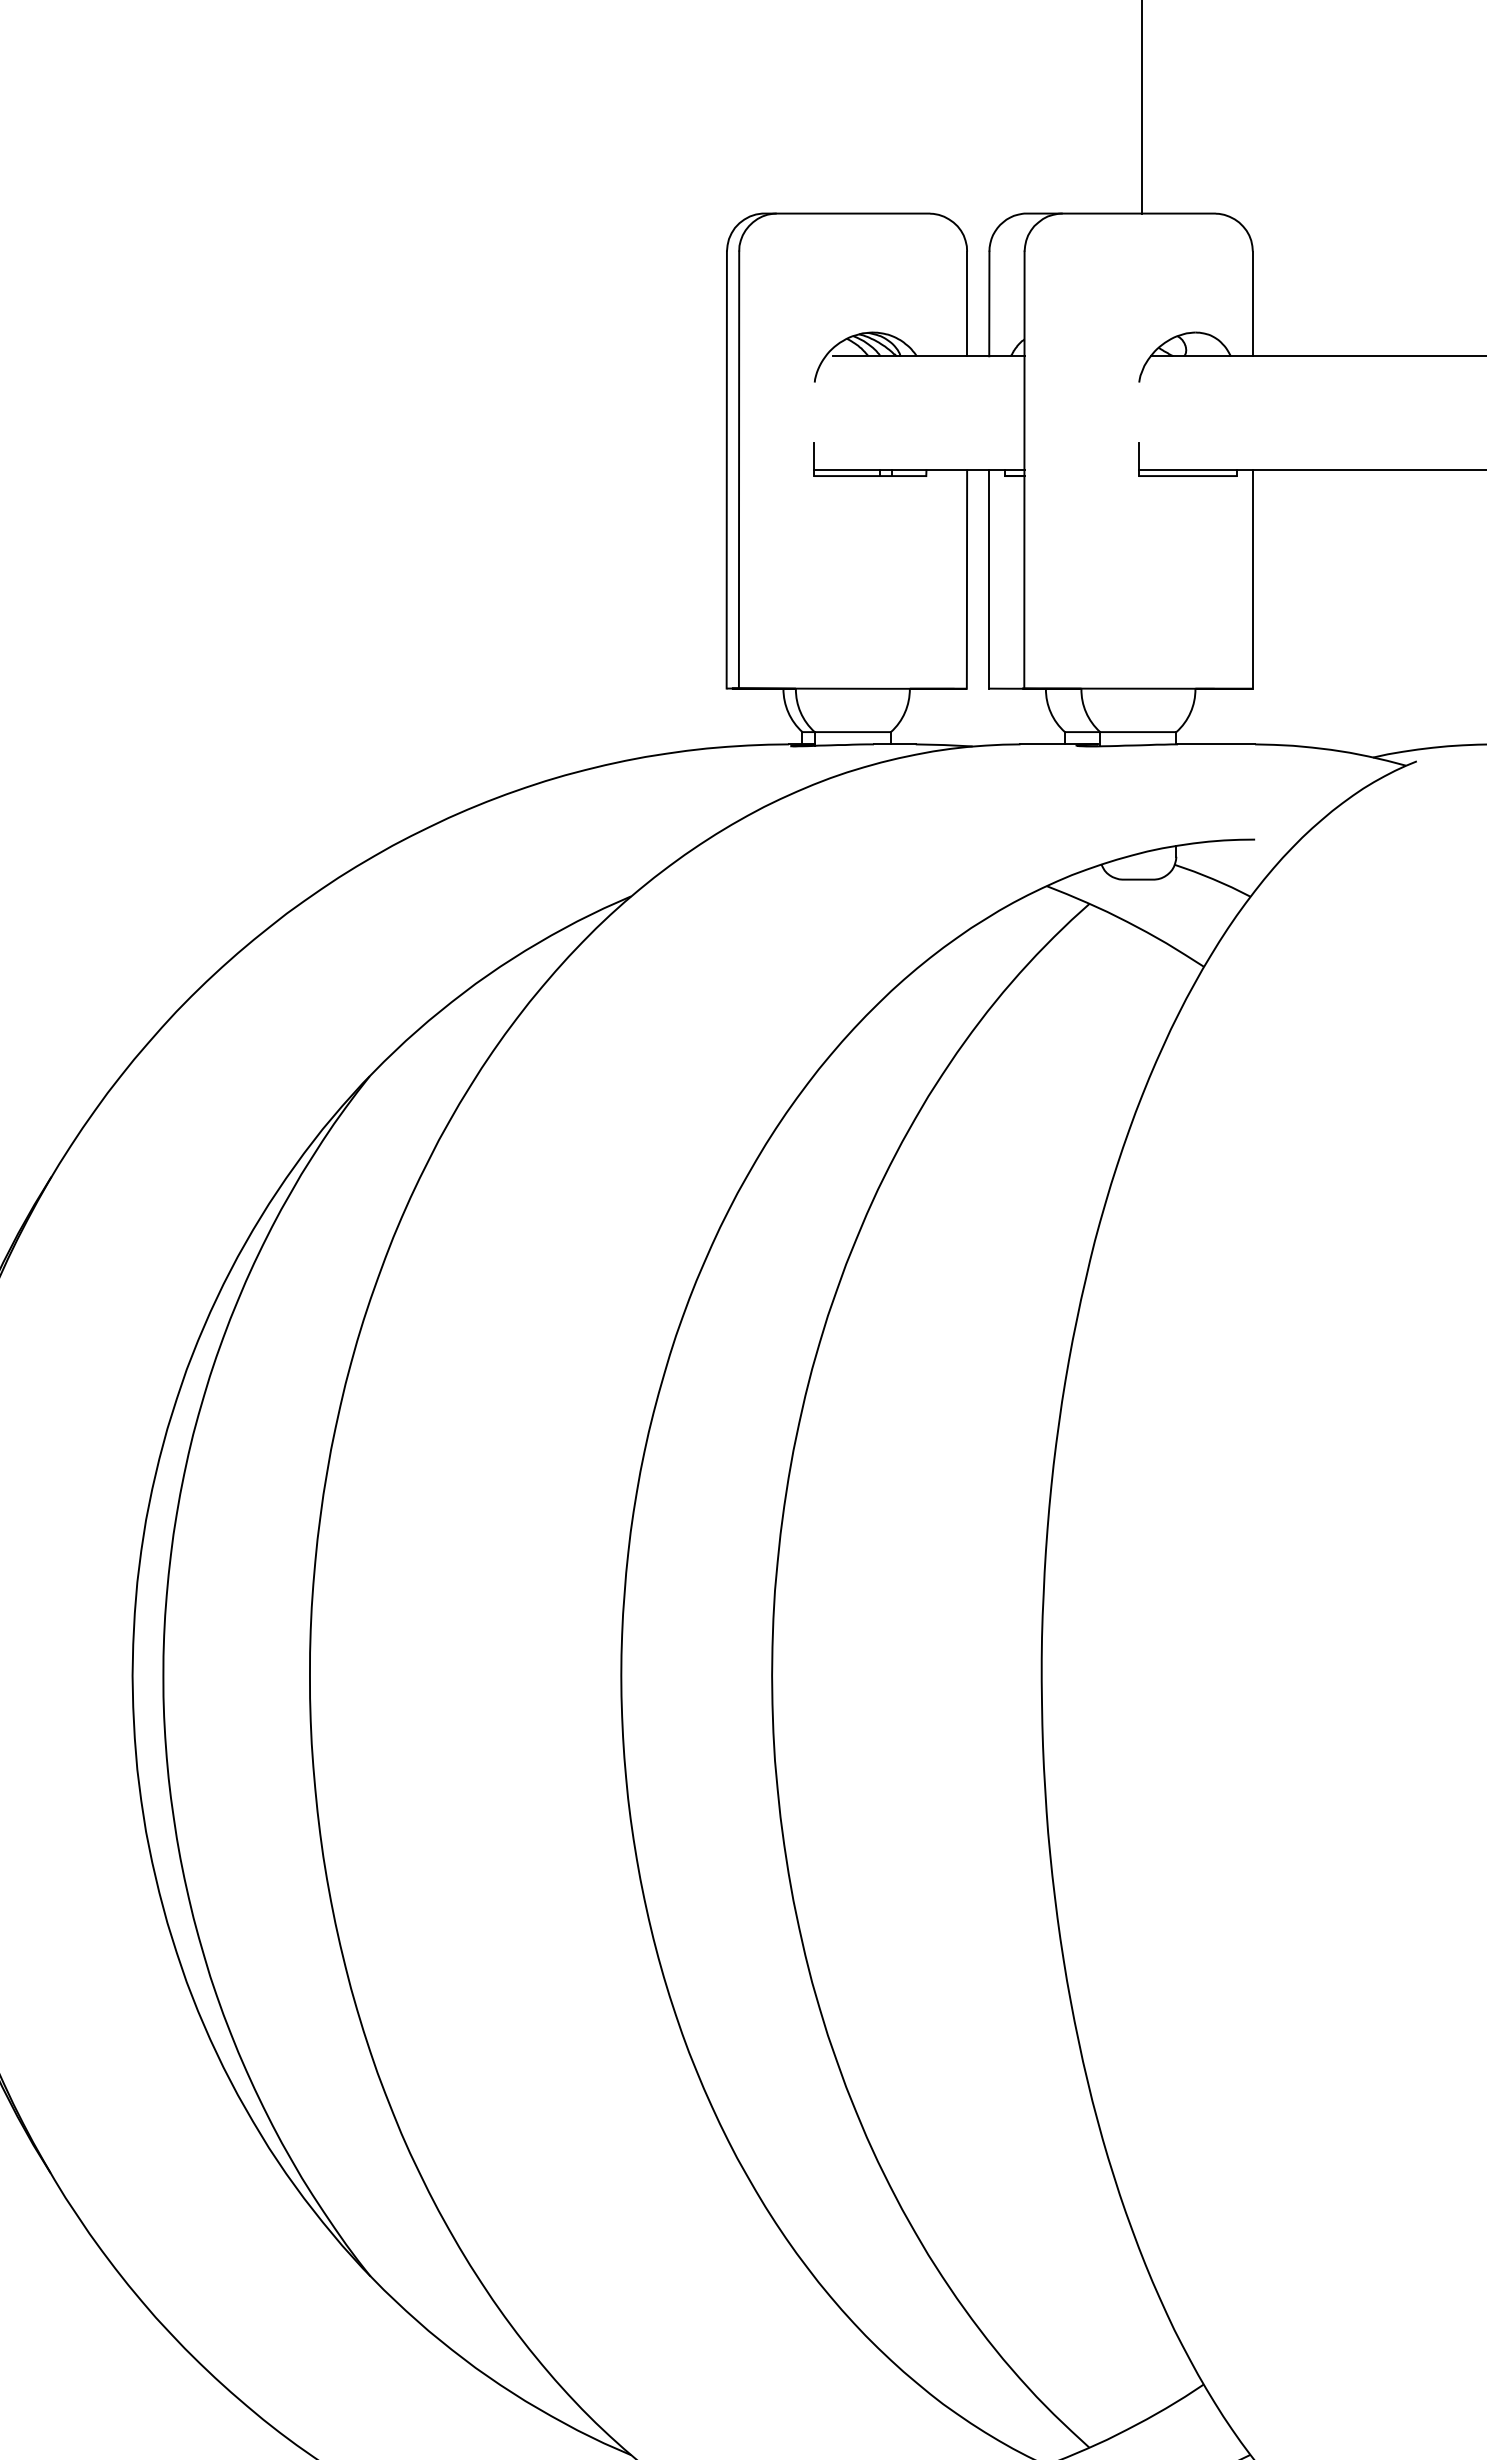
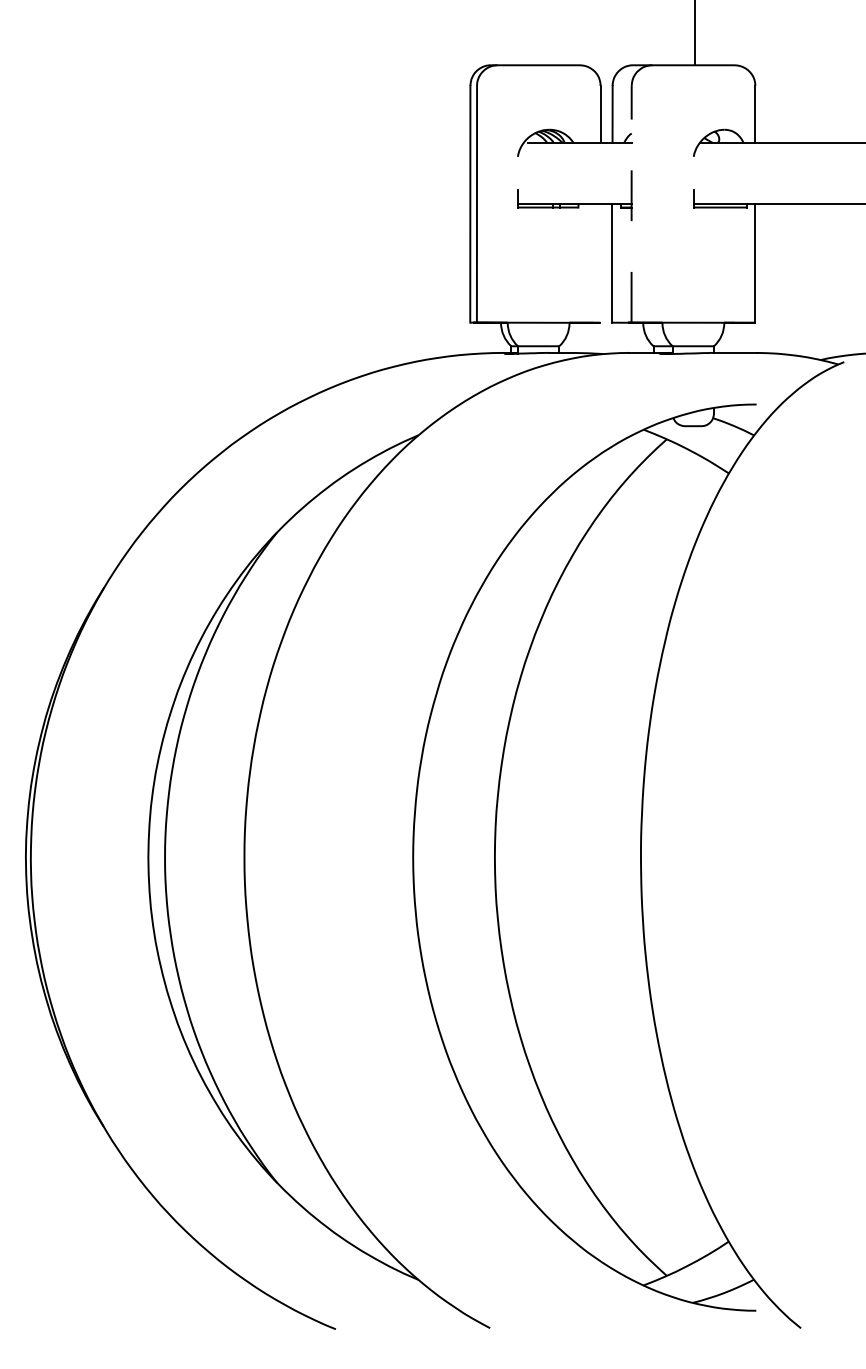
line: (1024, 468) -> (631, 203), solid -> dashed
line: (967, 579) -> (600, 263), removed

